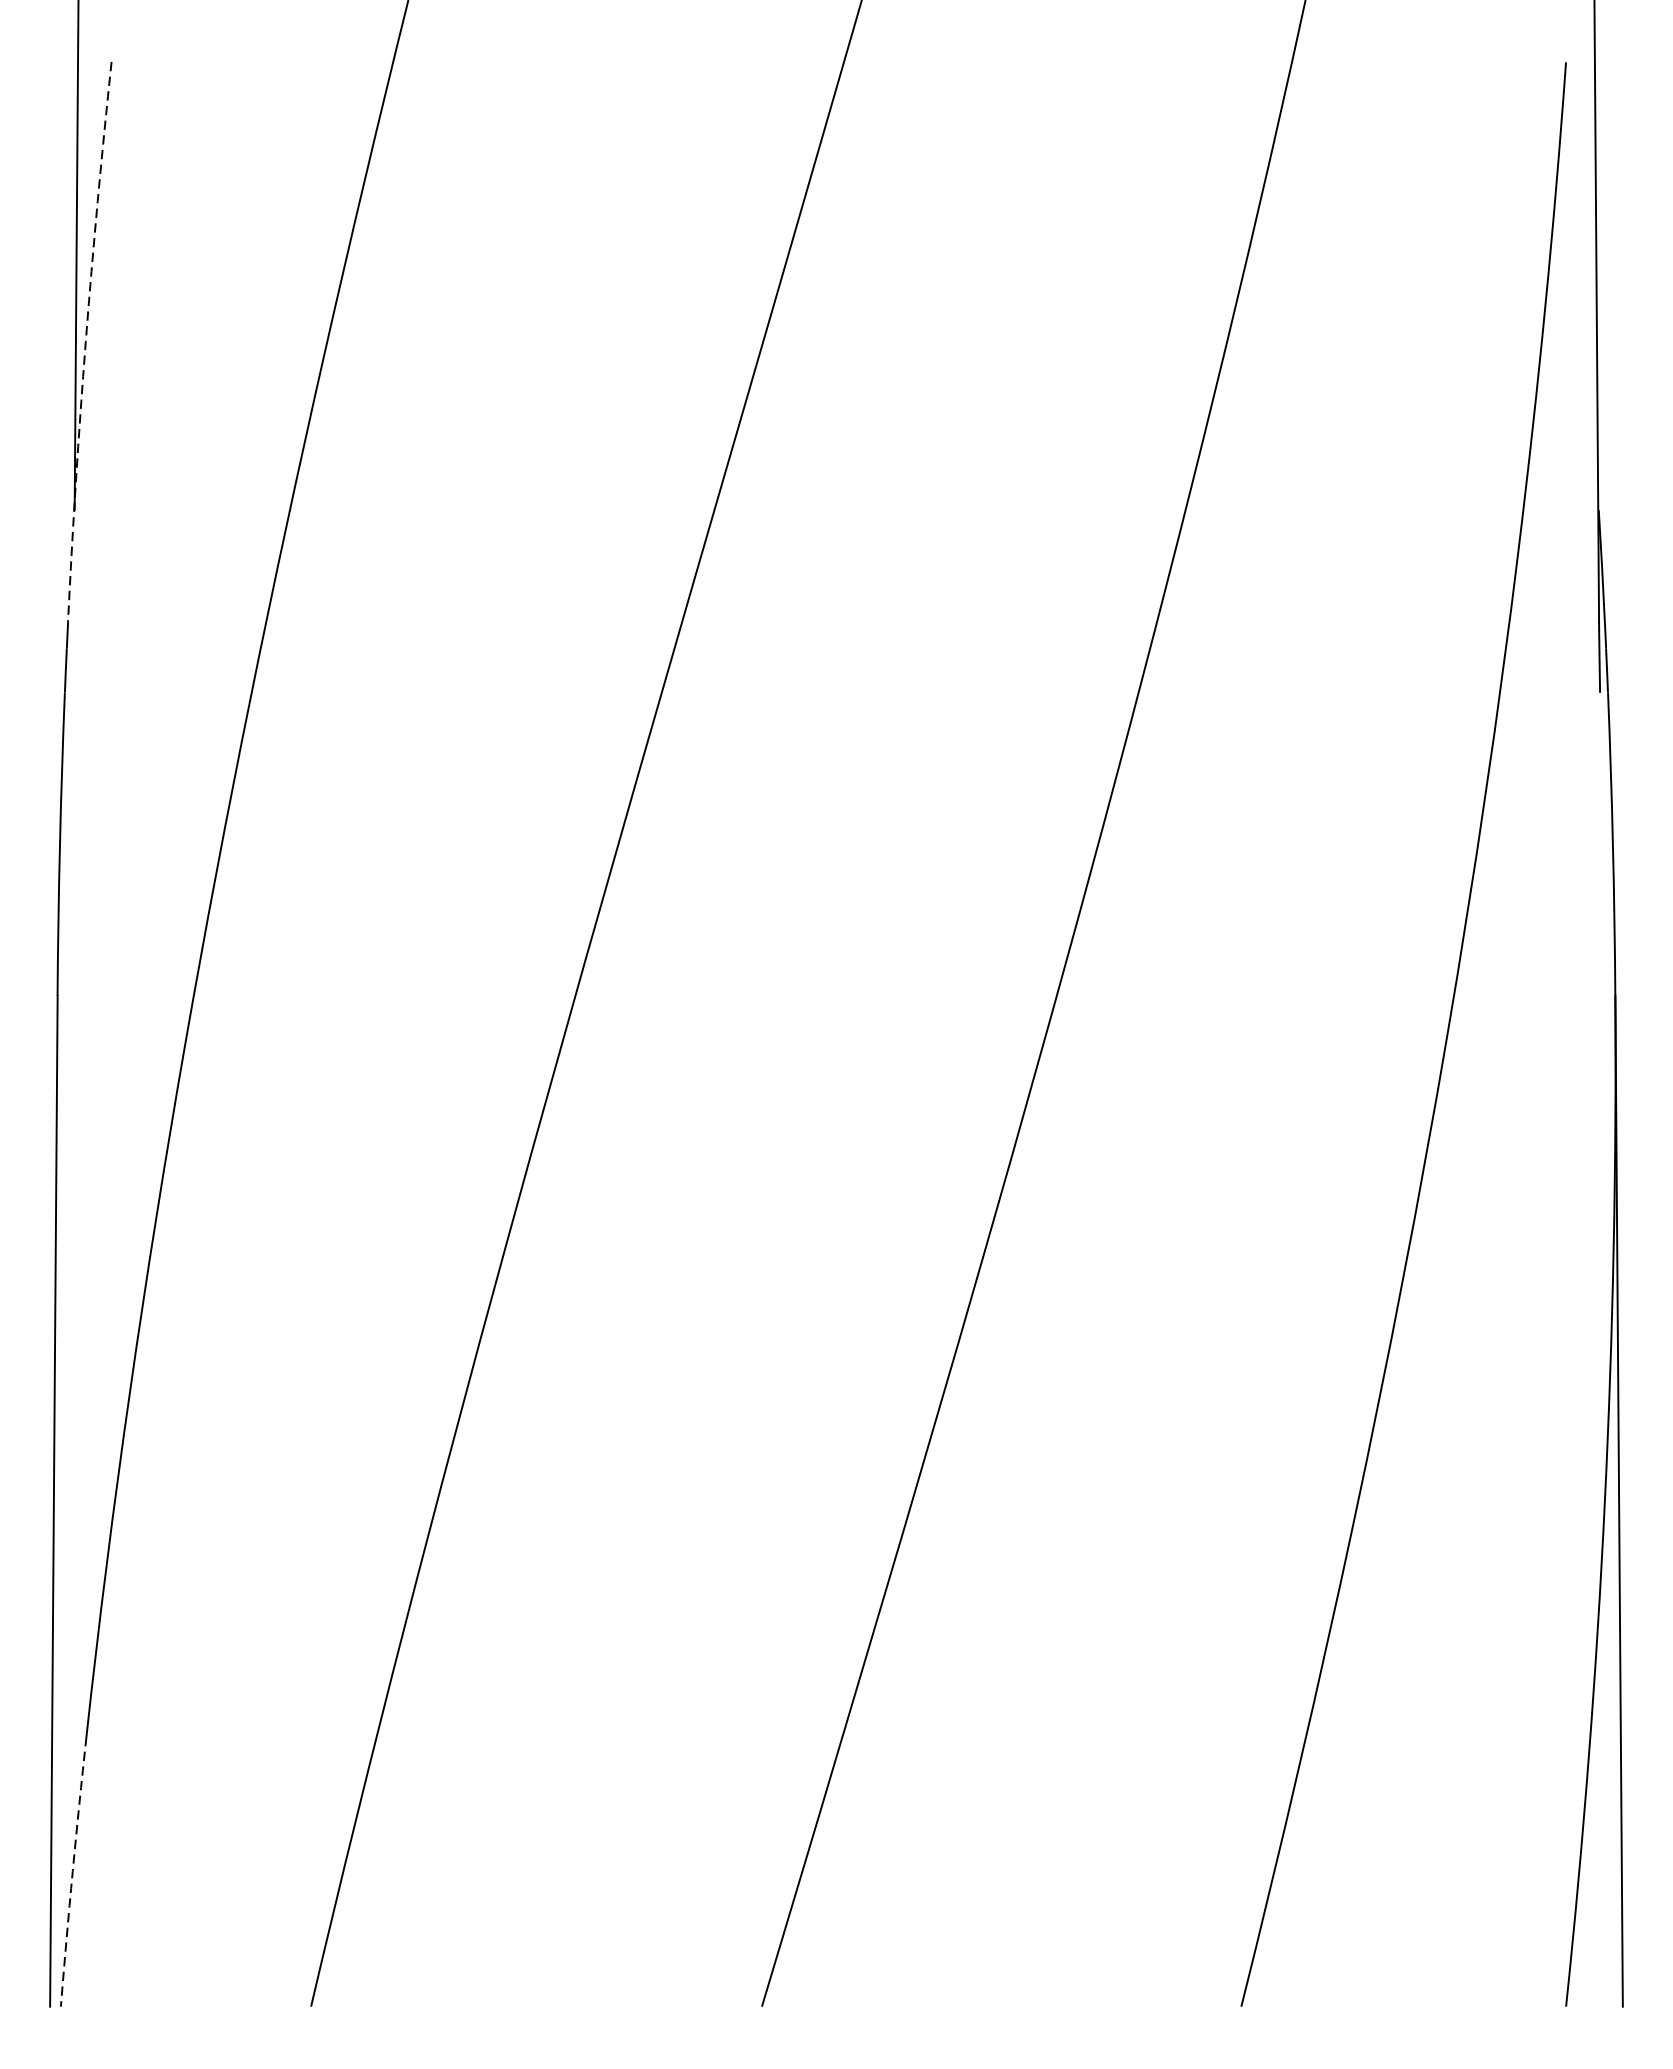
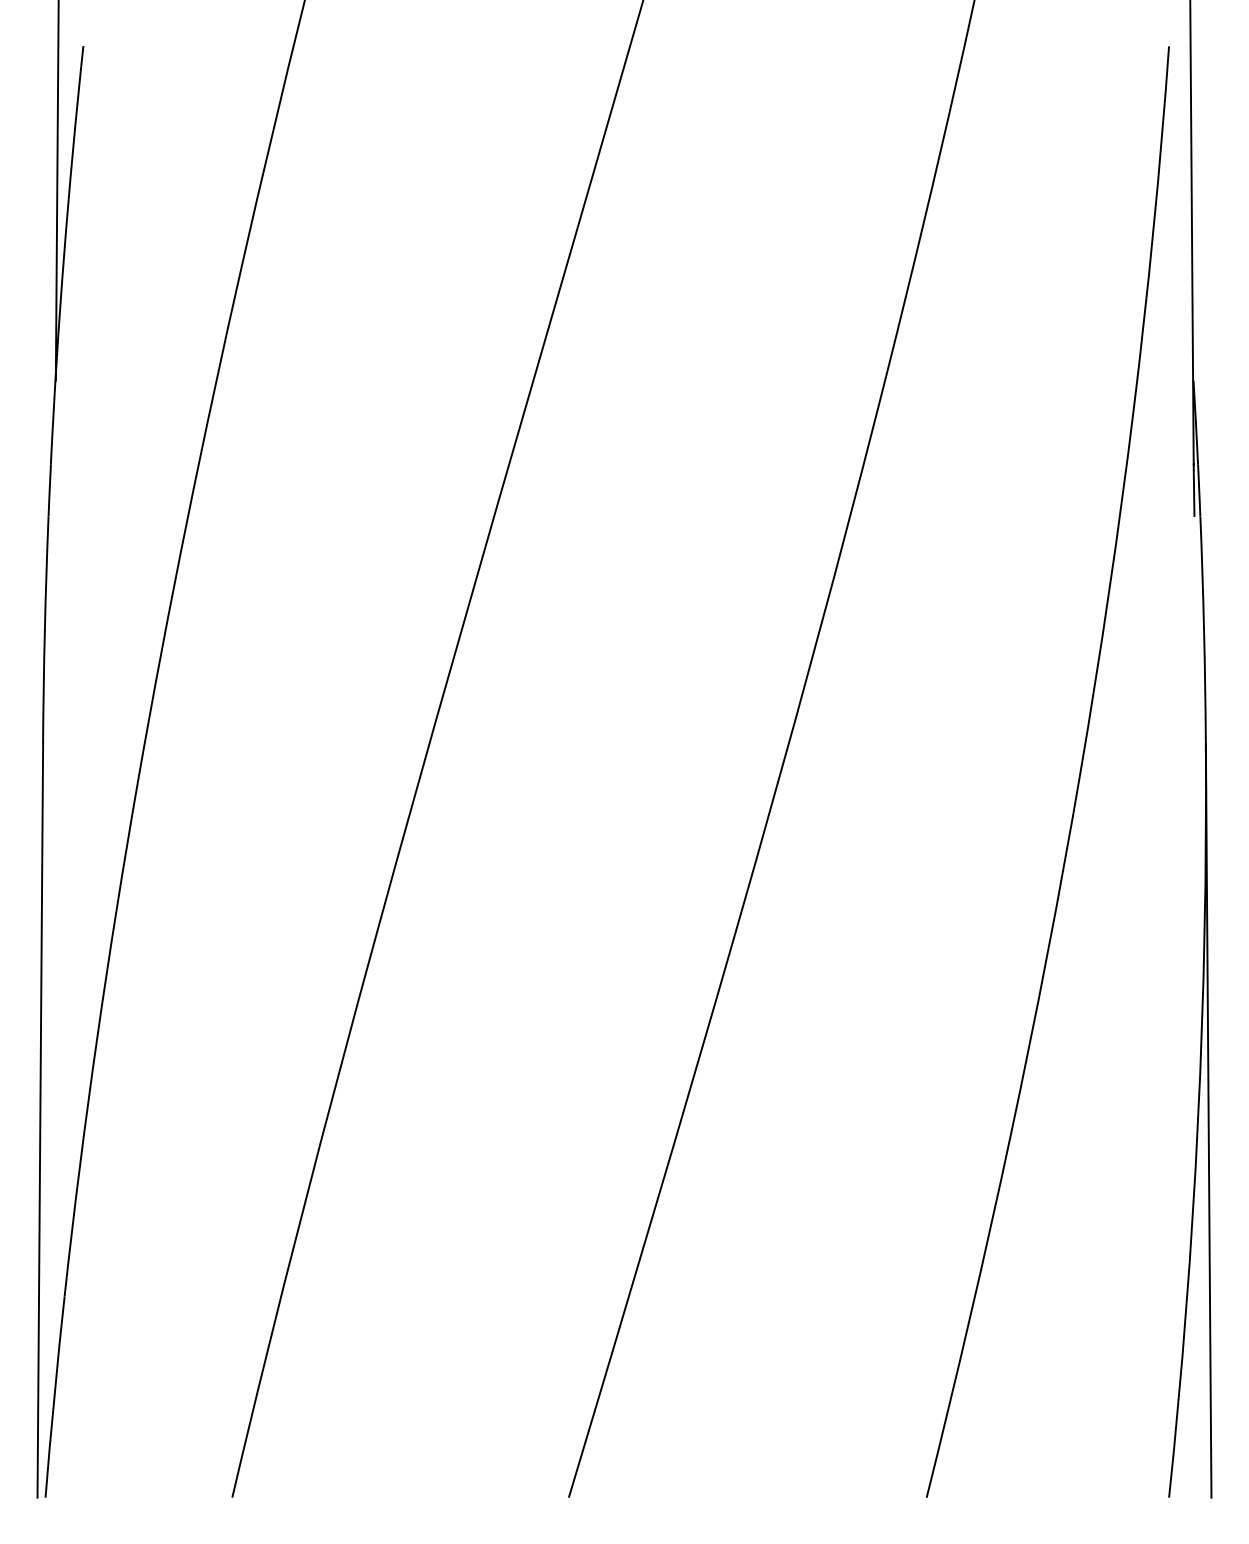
arc: (86, 341) -> (64, 254), dashed -> solid
arc: (72, 1871) -> (54, 1396), dashed -> solid

